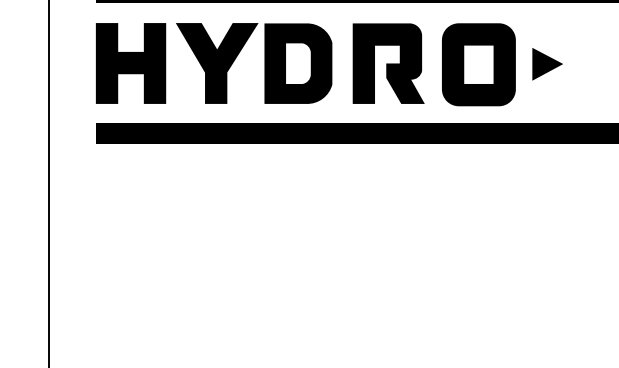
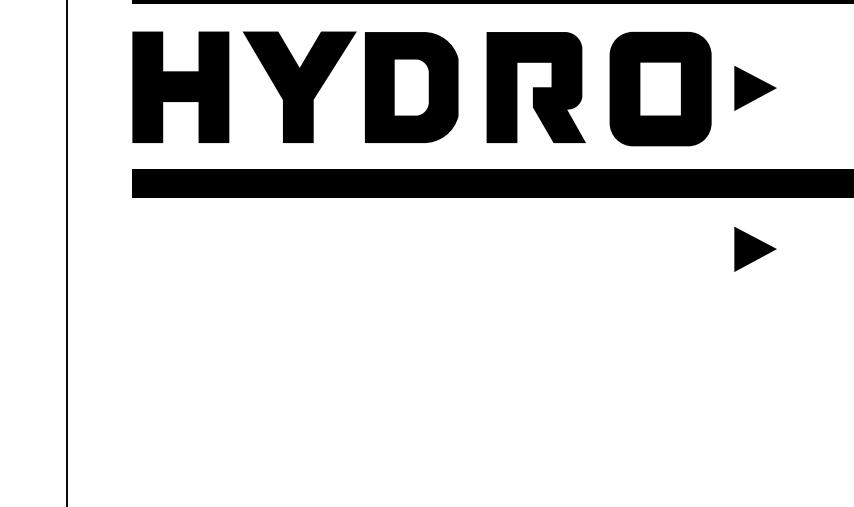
part: (547, 181) -> (755, 249), added

